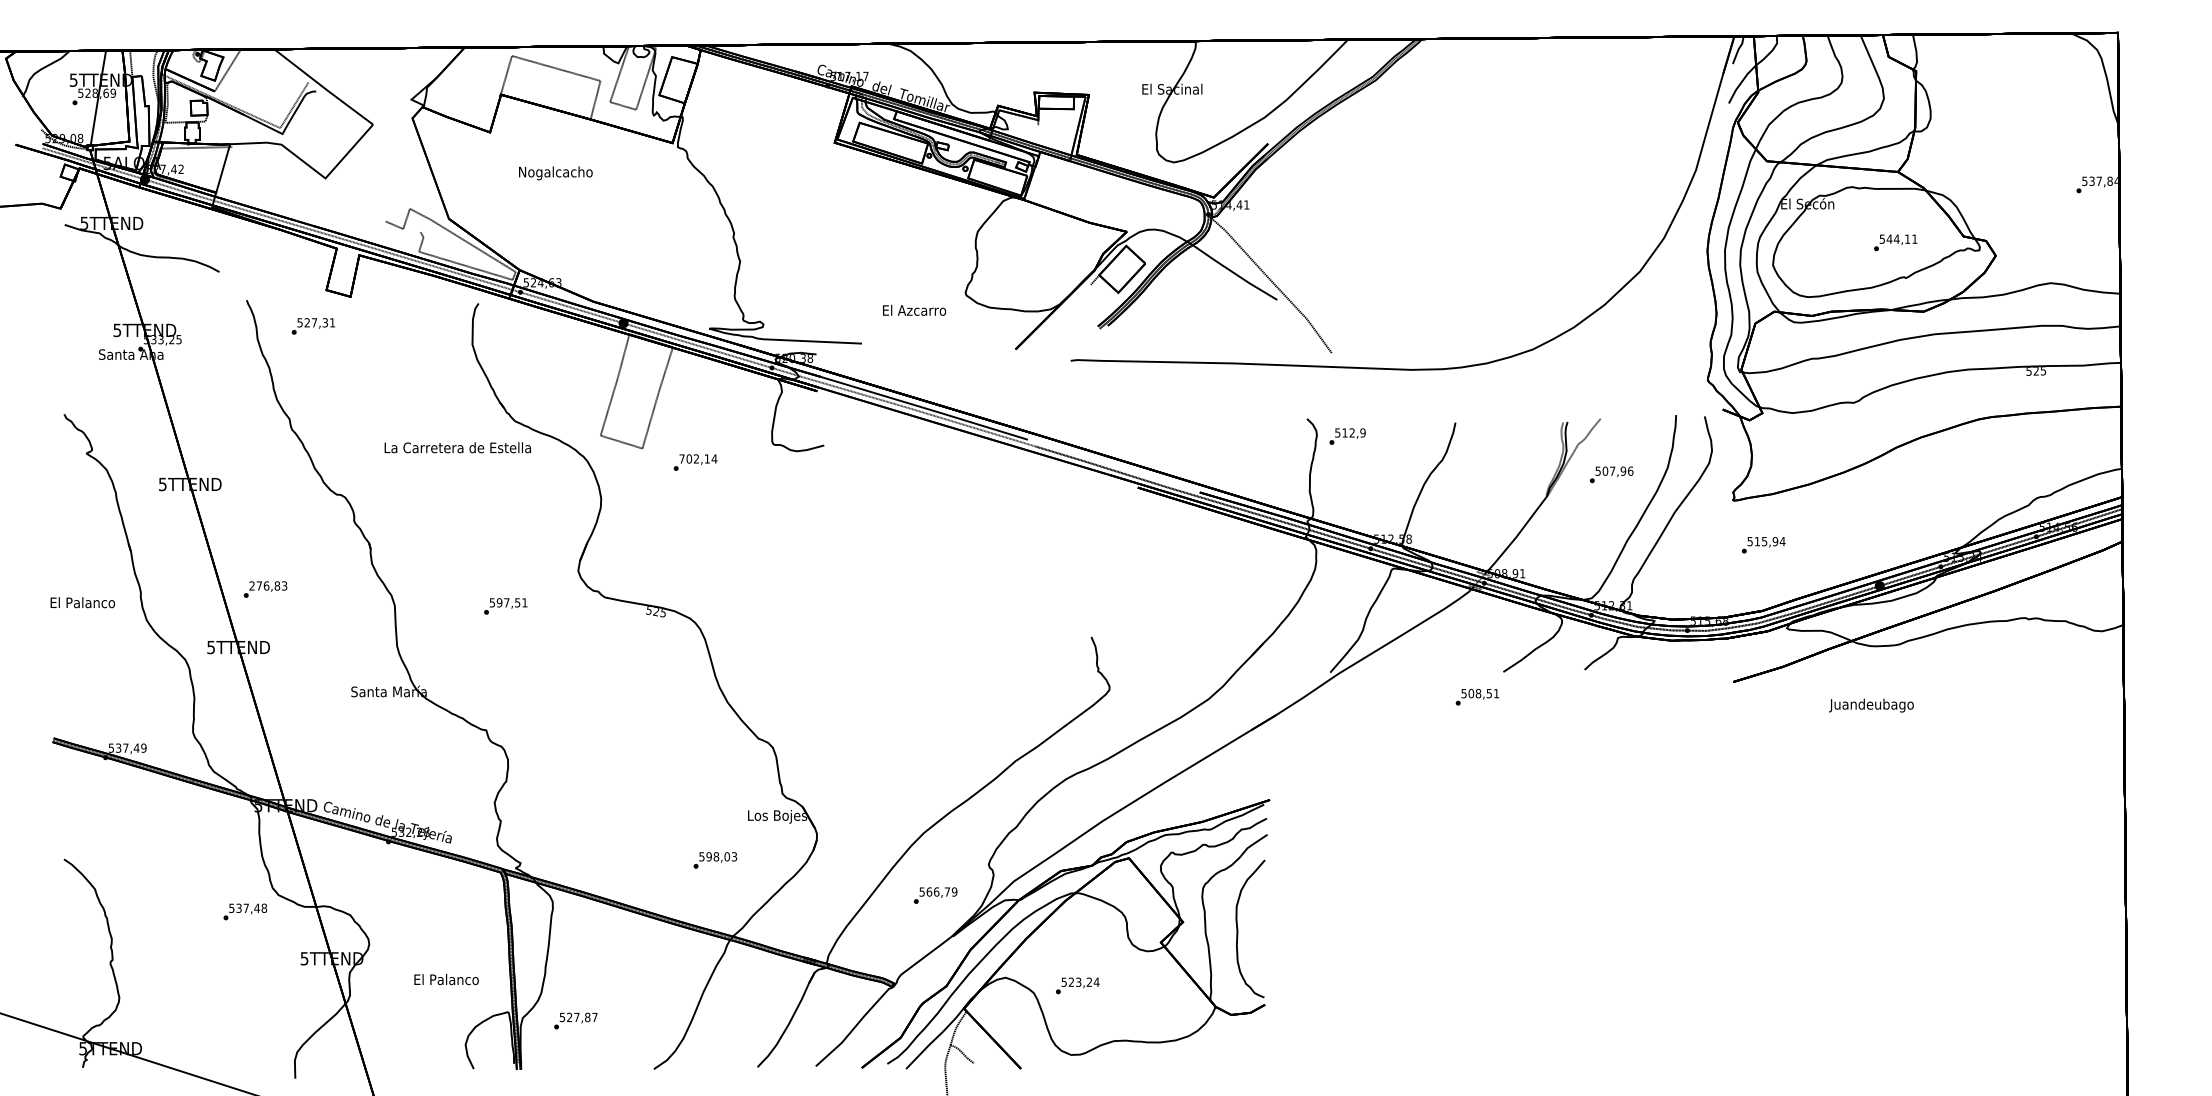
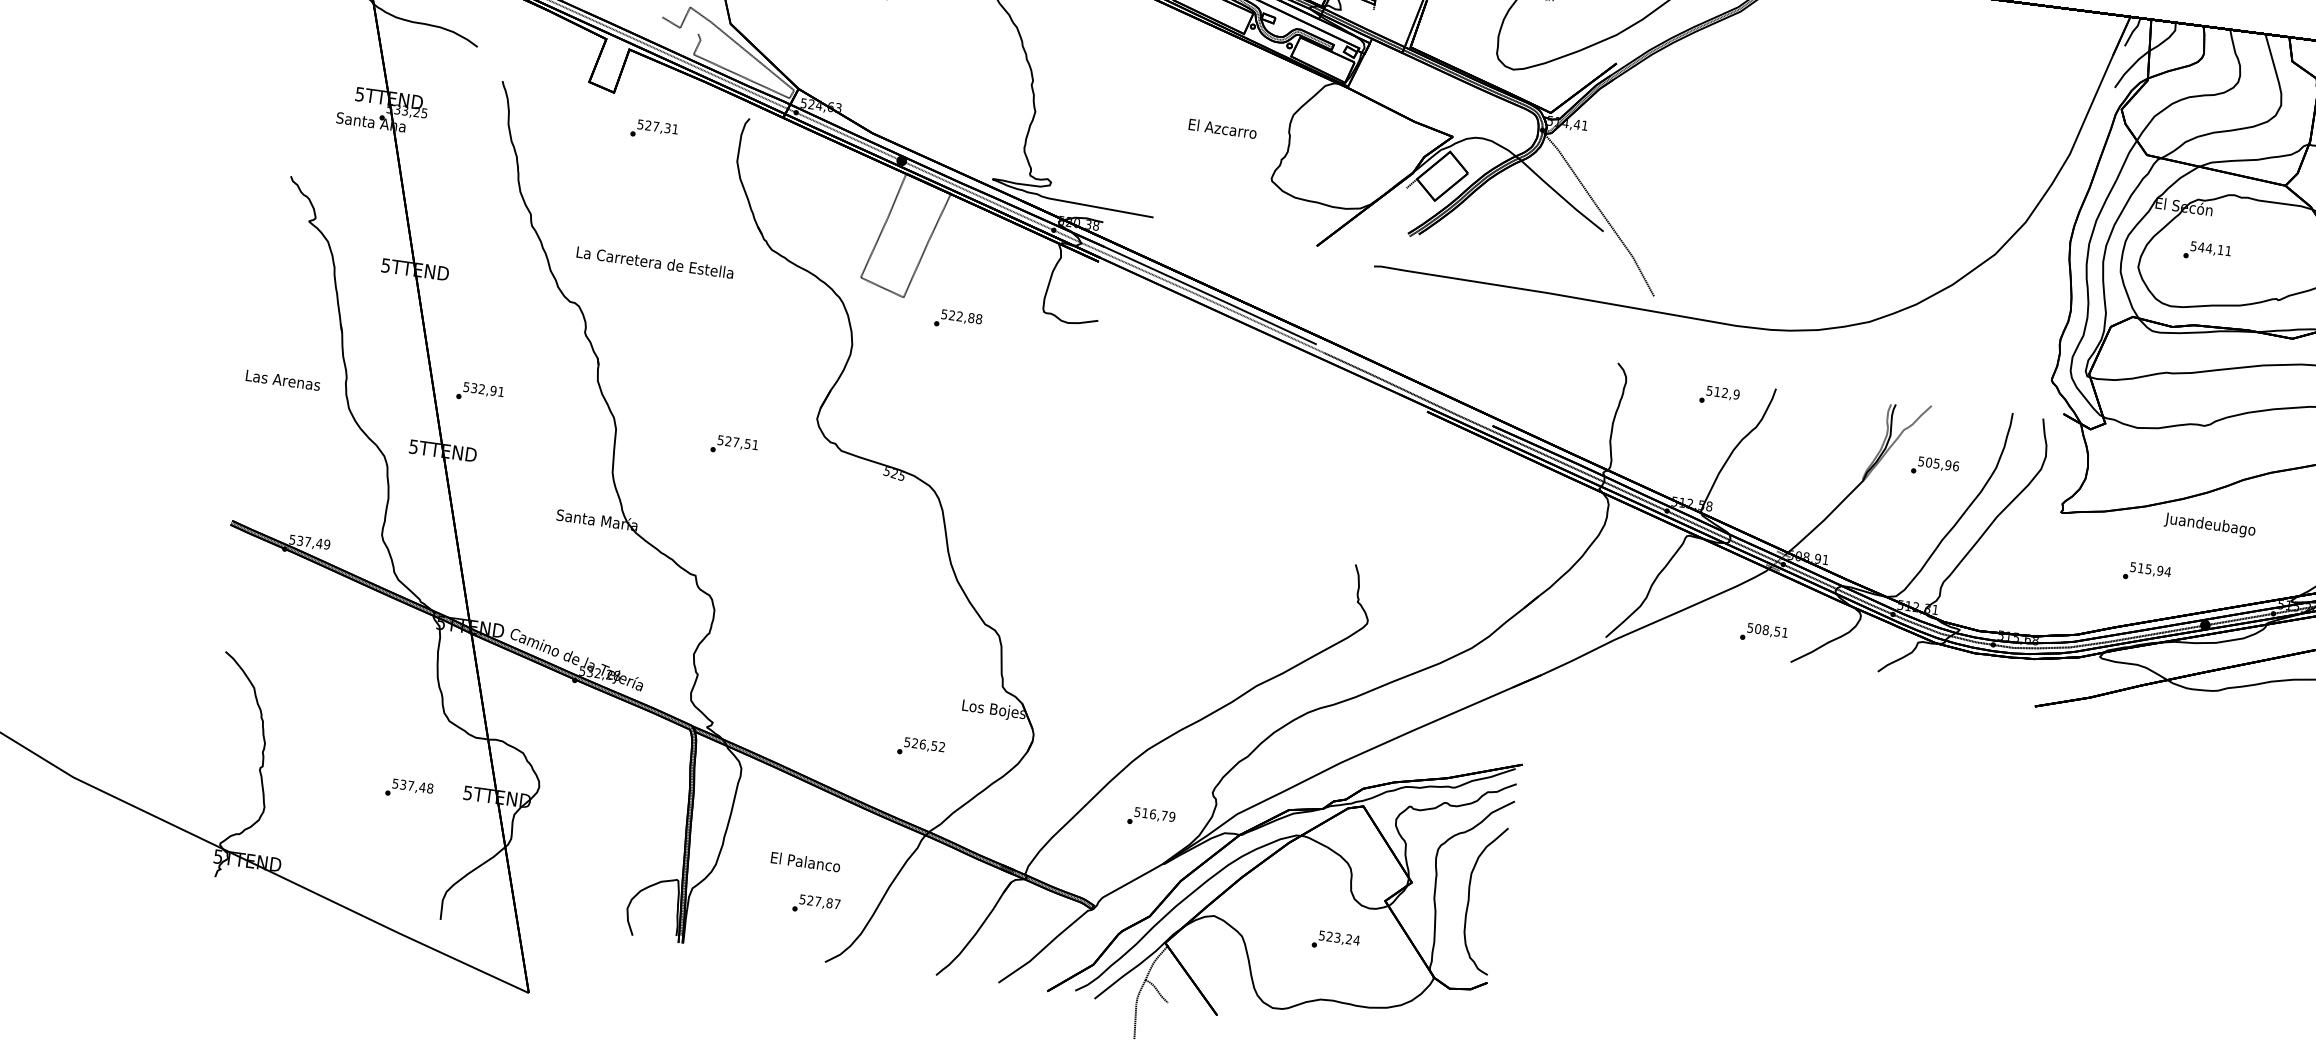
text: (1895, 242) -> (2207, 251), moved
text: (914, 309) -> (1222, 127), moved
text: (312, 326) -> (653, 130), moved
text: (1347, 436) -> (1719, 396), moved
text: (457, 447) -> (654, 262), moved
text: (698, 458) -> (962, 316), 702,14 -> 522,88
text: (1612, 470) -> (1936, 462), 507,96 -> 505,96
text: (1763, 545) -> (2146, 573), moved
text: (268, 585) -> (484, 389), 276,83 -> 532,91
text: (82, 602) -> (282, 379), El Palanco -> Las Arenas
text: (499, 602) -> (728, 441), 597,51 -> 527,51
text: (1477, 697) -> (1764, 634), moved
text: (1871, 705) -> (2210, 525), moved
text: (721, 856) -> (928, 744), 598,03 -> 526,52
text: (929, 891) -> (1145, 812), 566,79 -> 516,79
text: (245, 911) -> (409, 789), moved
text: (446, 979) -> (805, 861), moved
text: (1077, 985) -> (1335, 941), moved
text: (575, 1020) -> (816, 904), moved

